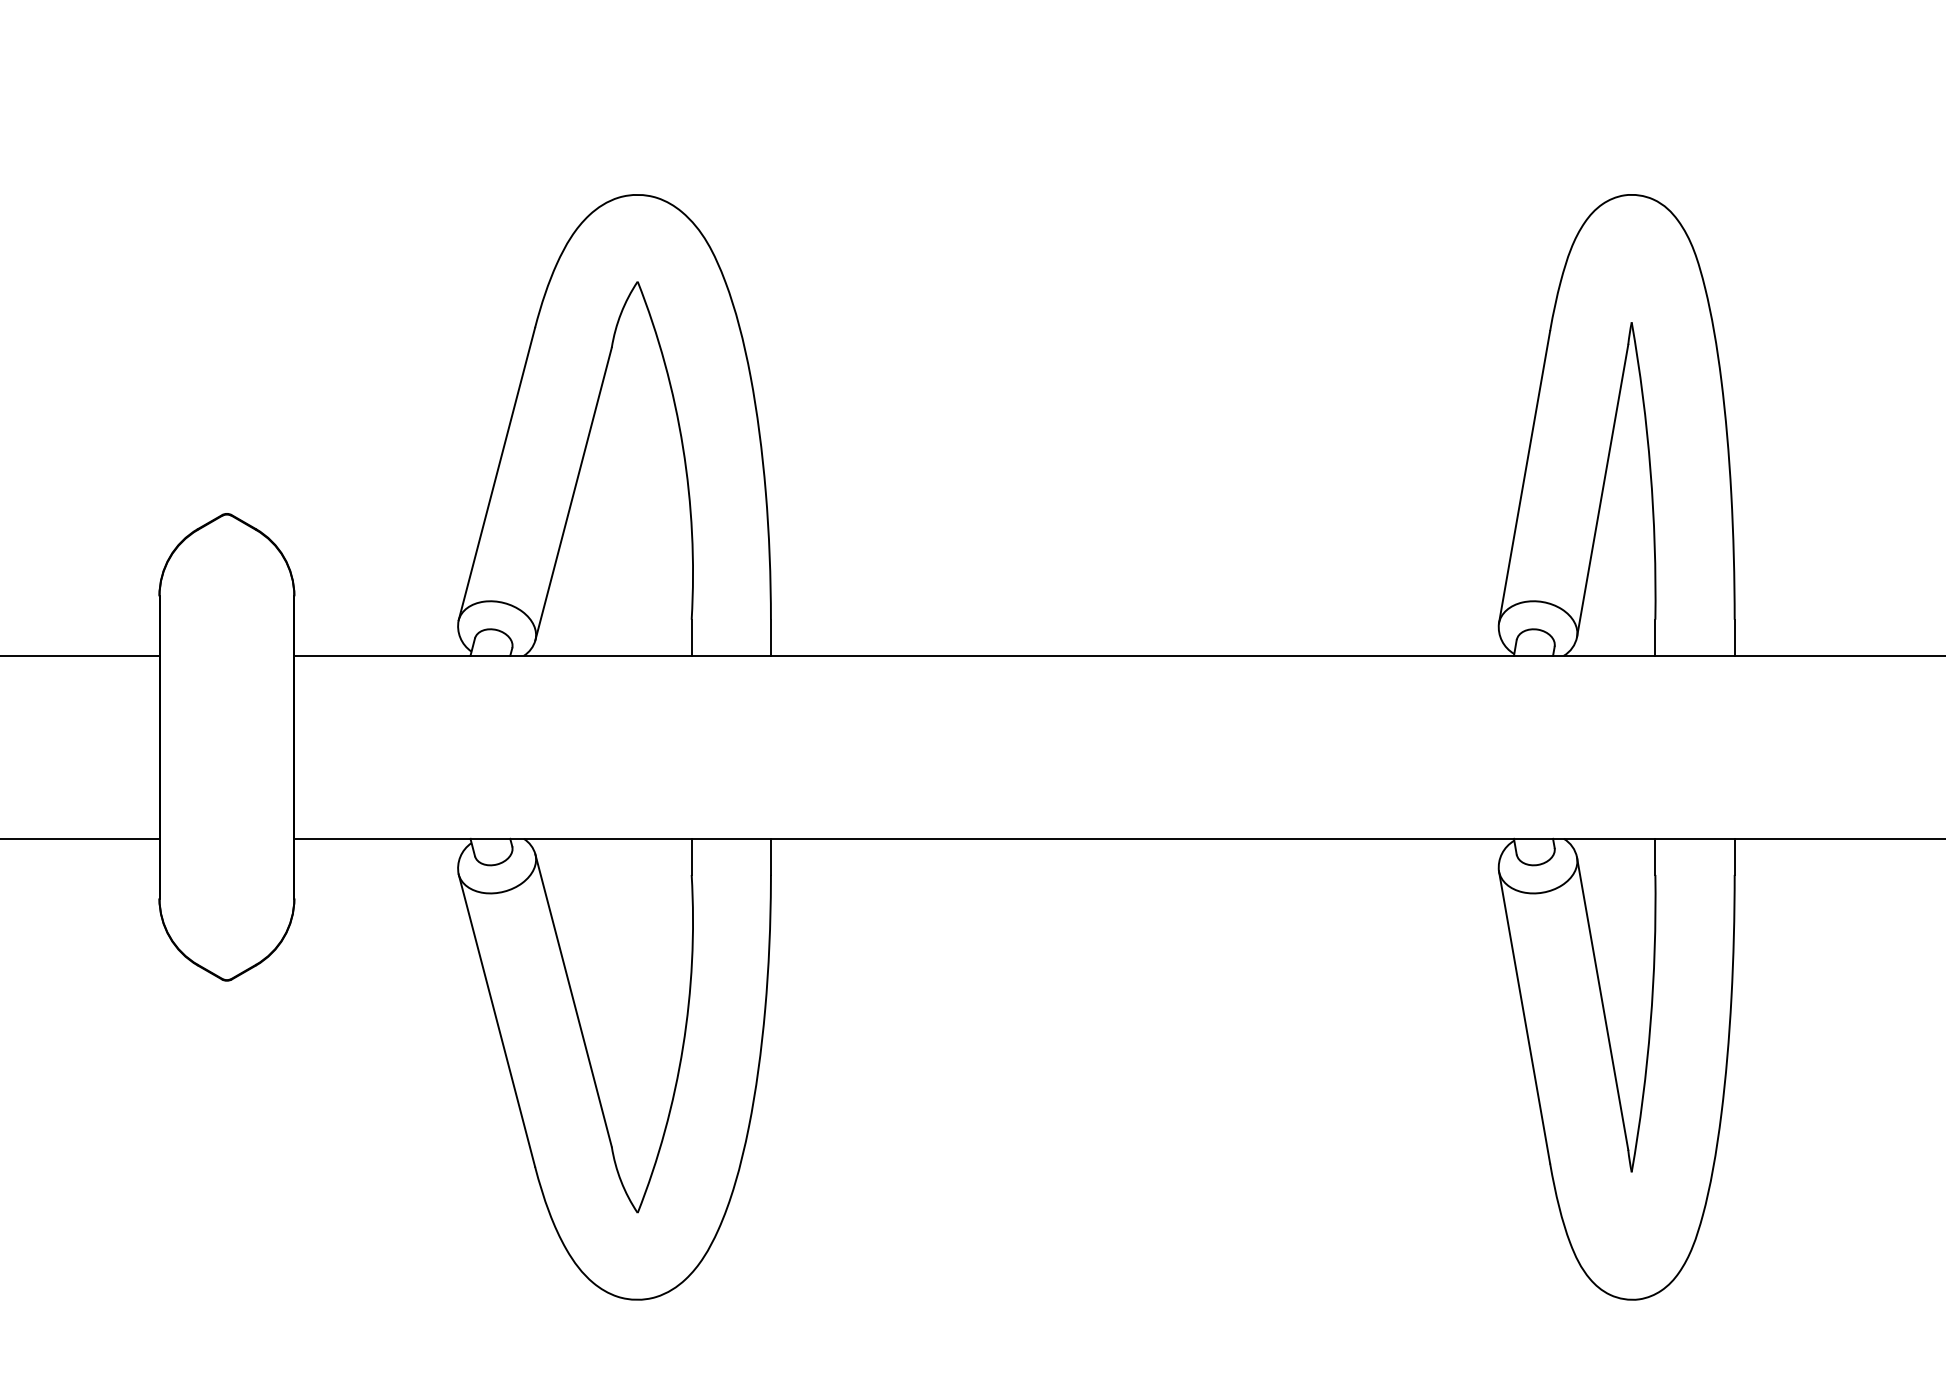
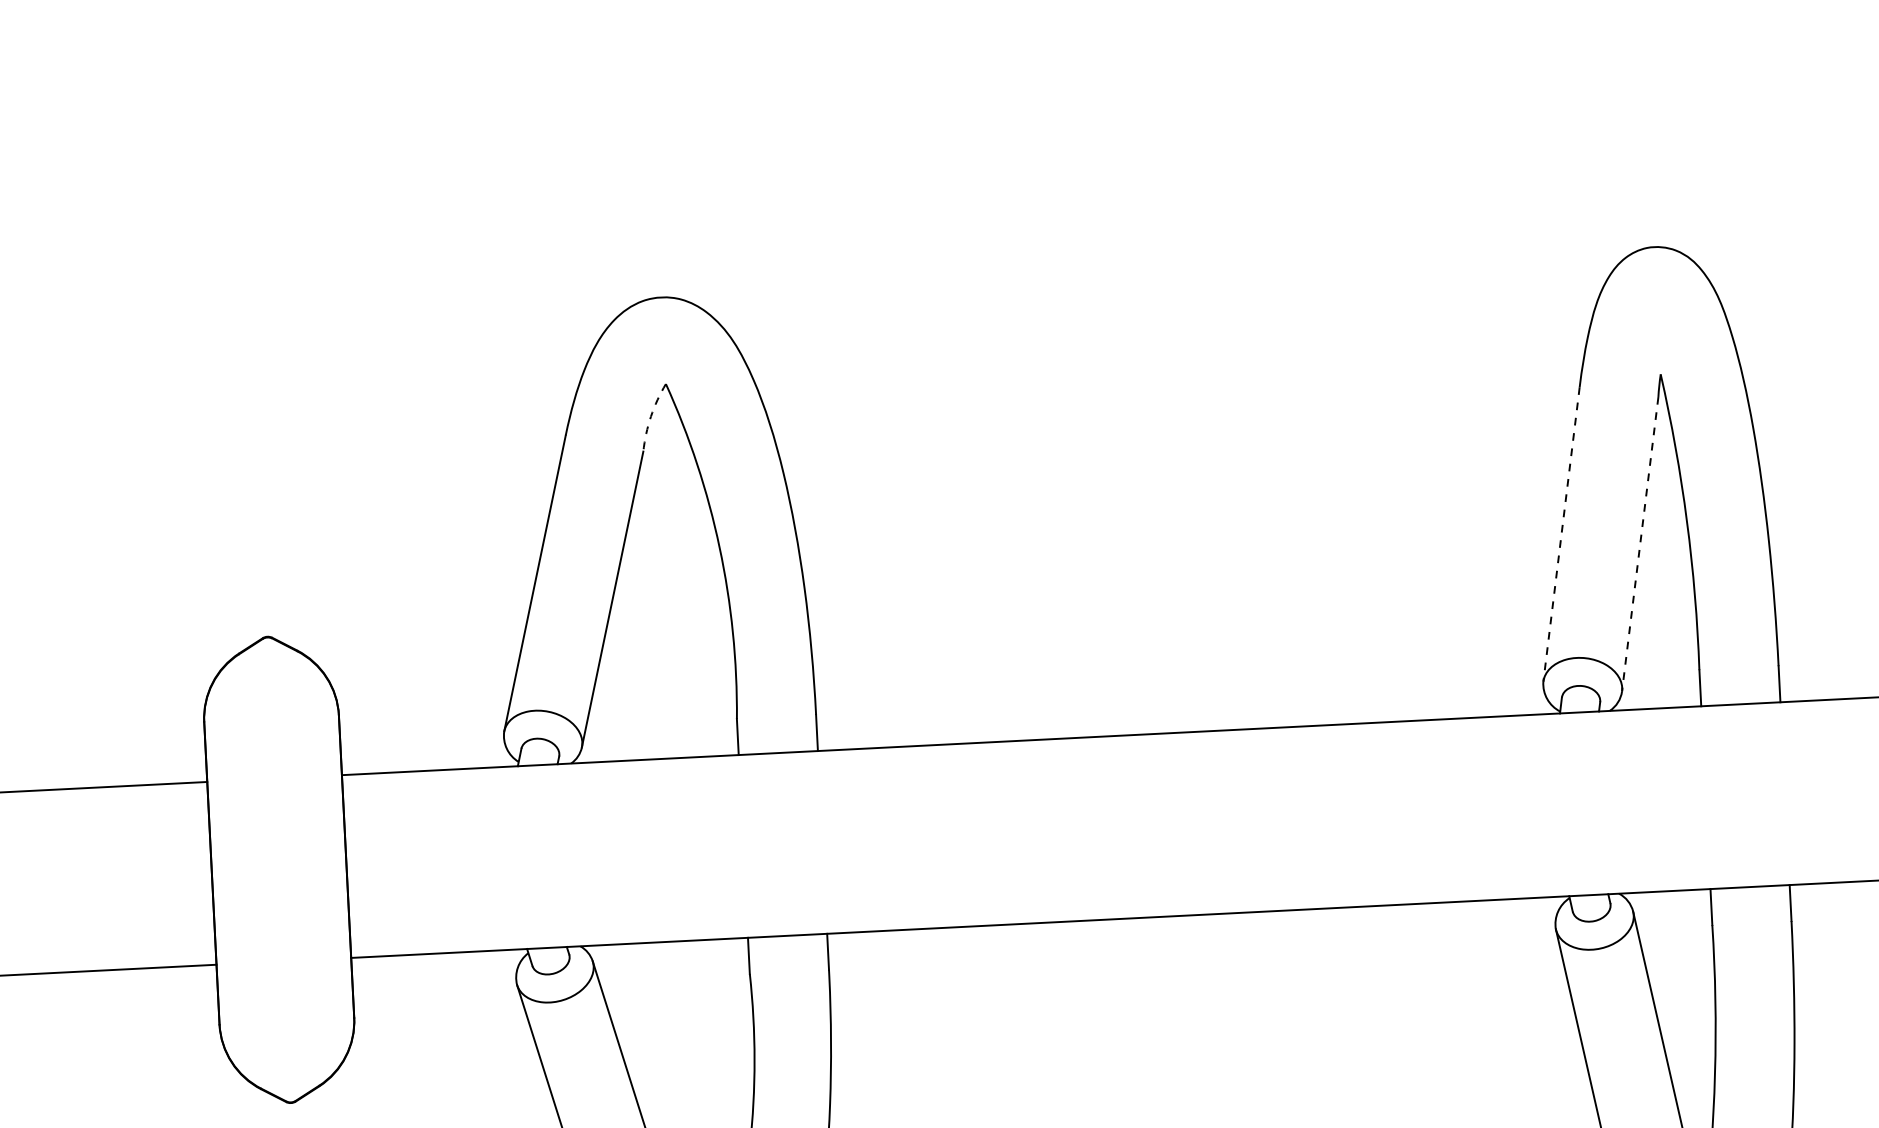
arc: (621, 313) -> (651, 416), solid -> dashed
line: (1524, 477) -> (1561, 534), solid -> dashed
line: (1602, 491) -> (1640, 544), solid -> dashed

